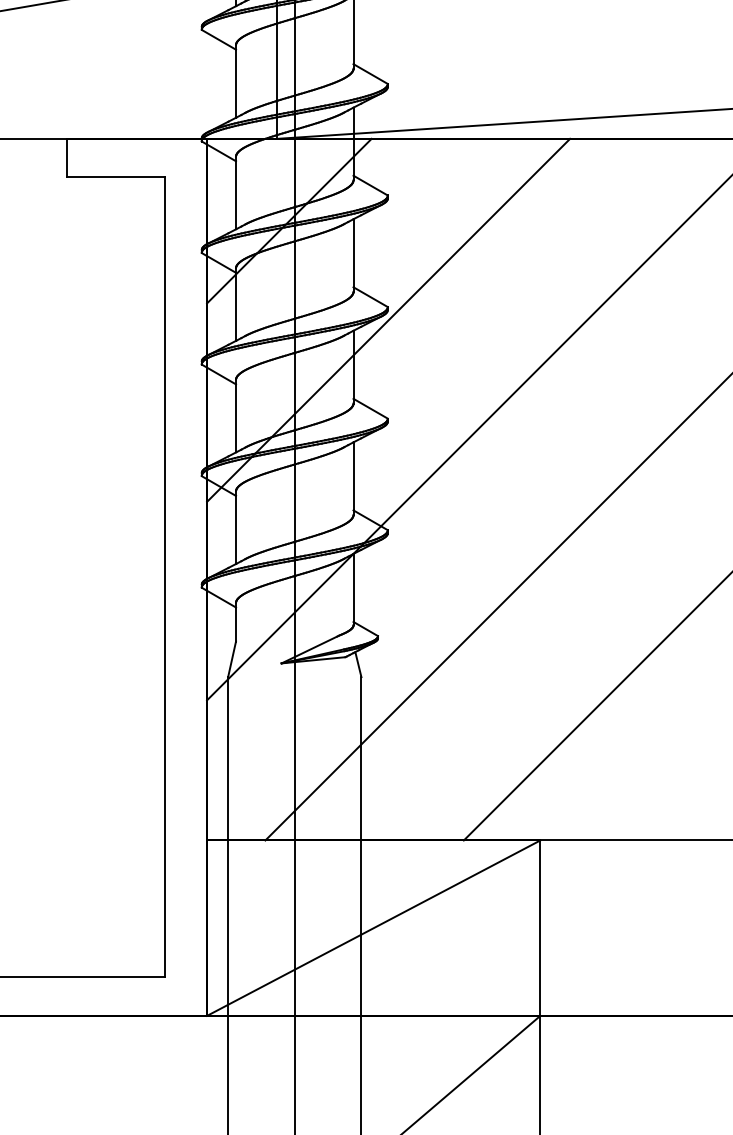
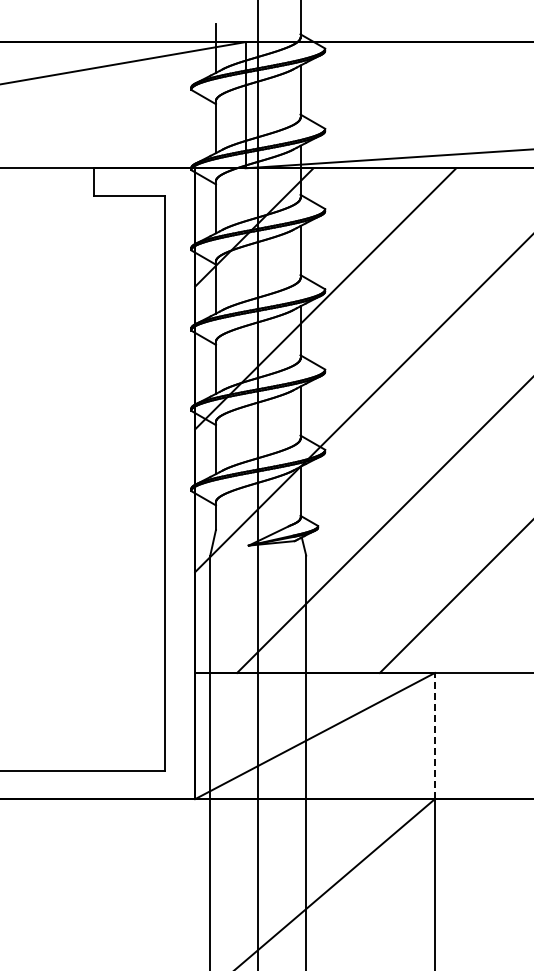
line: (539, 927) -> (434, 735), solid -> dashed

